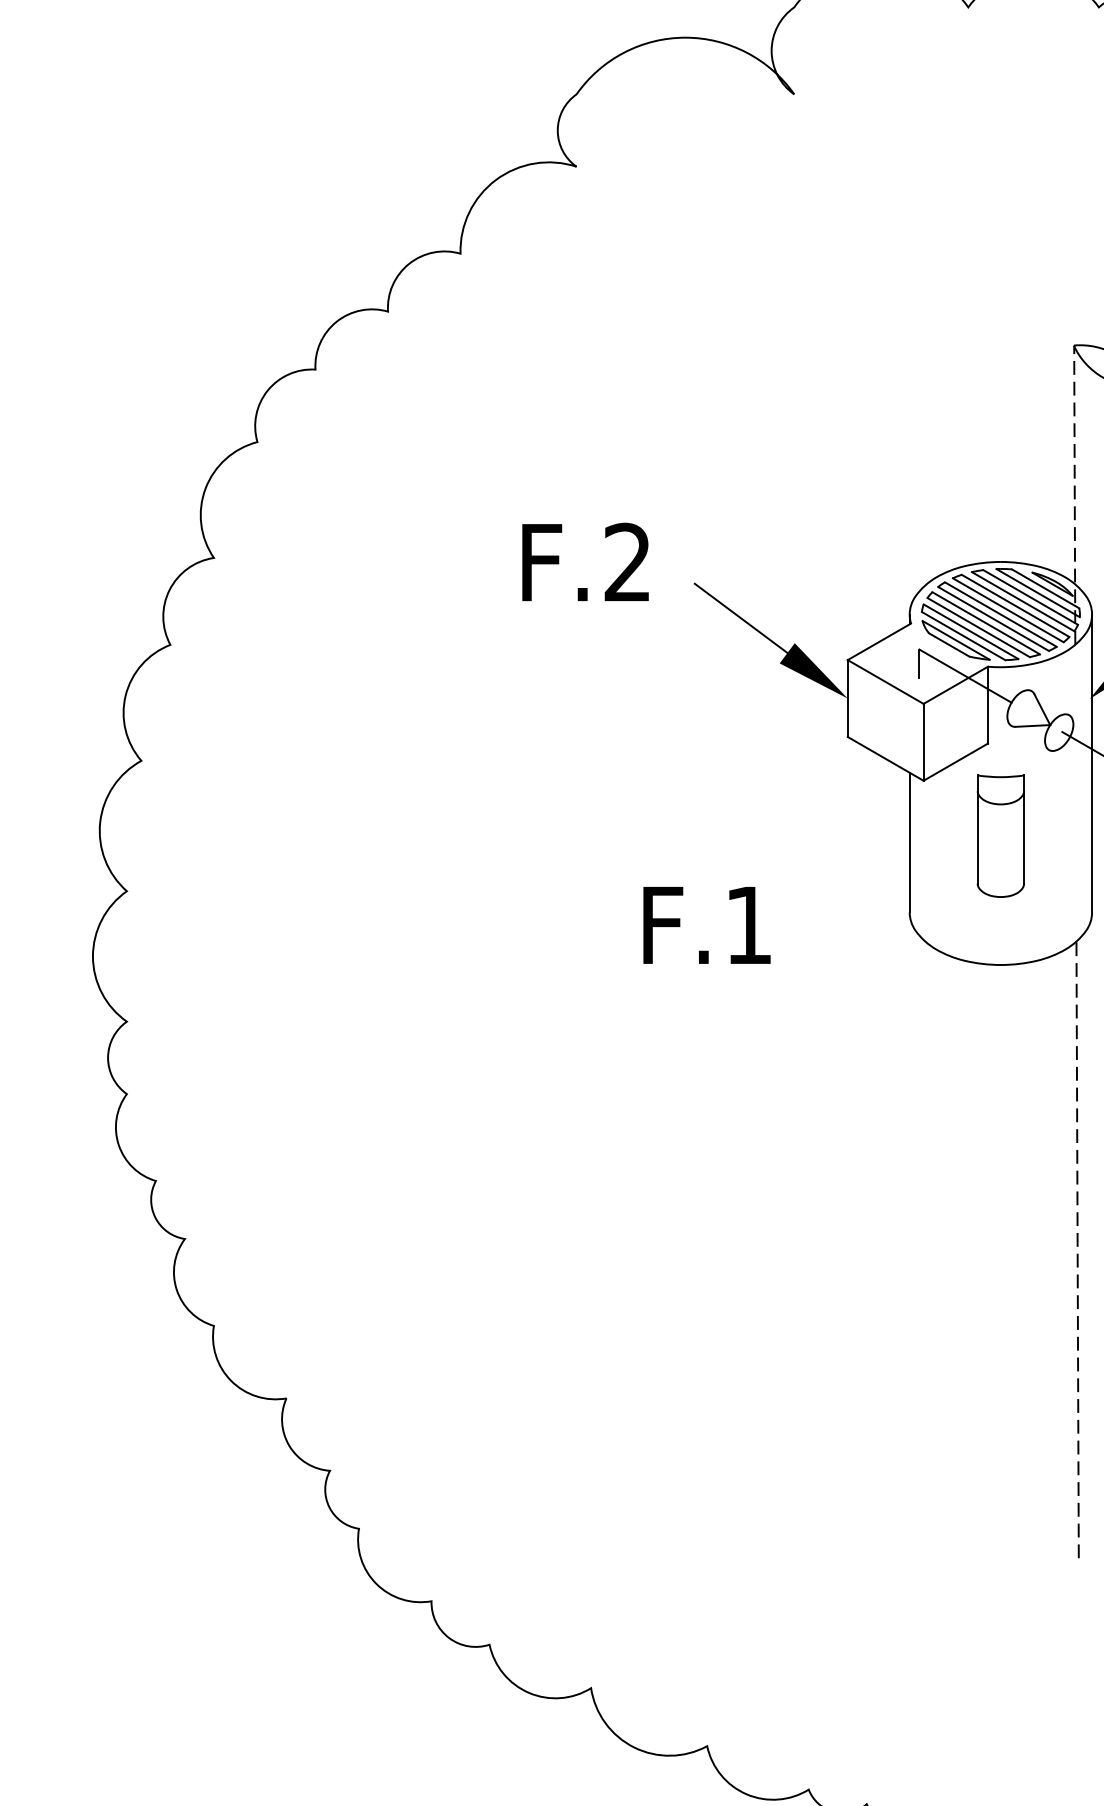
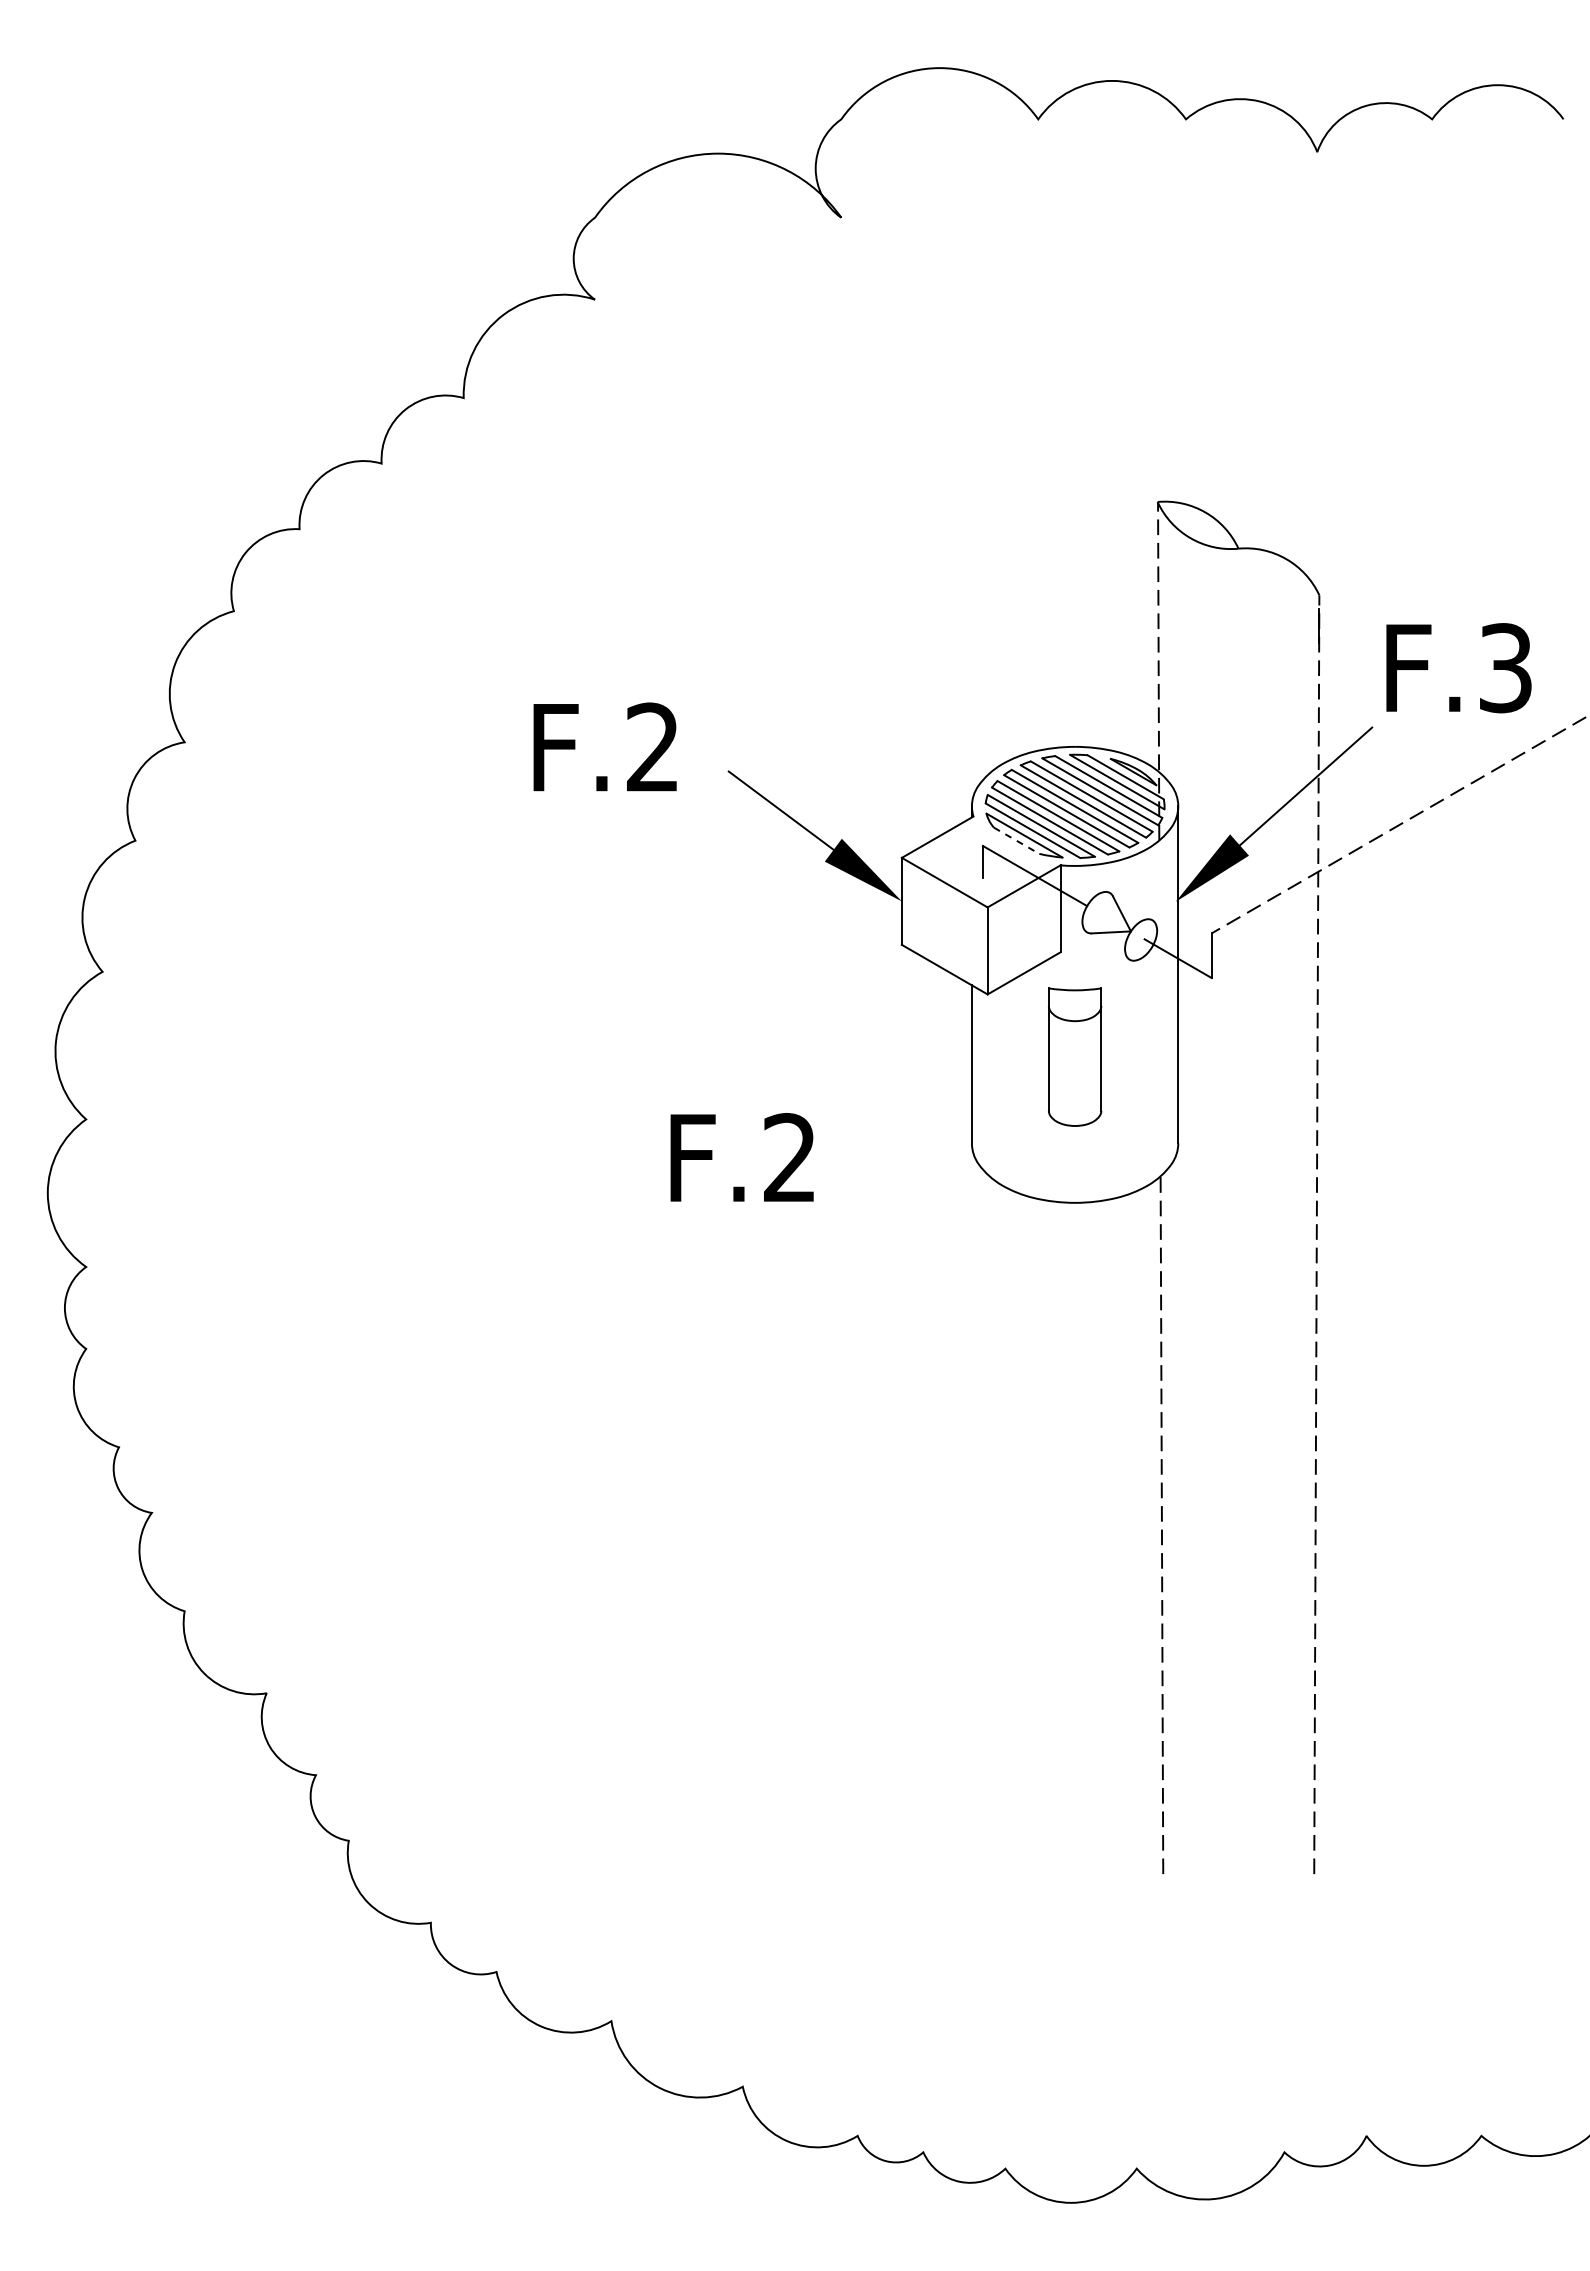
line: (949, 644) -> (1017, 840), solid -> dashed
text: (748, 924) -> (789, 1157), F.1 -> F.2

